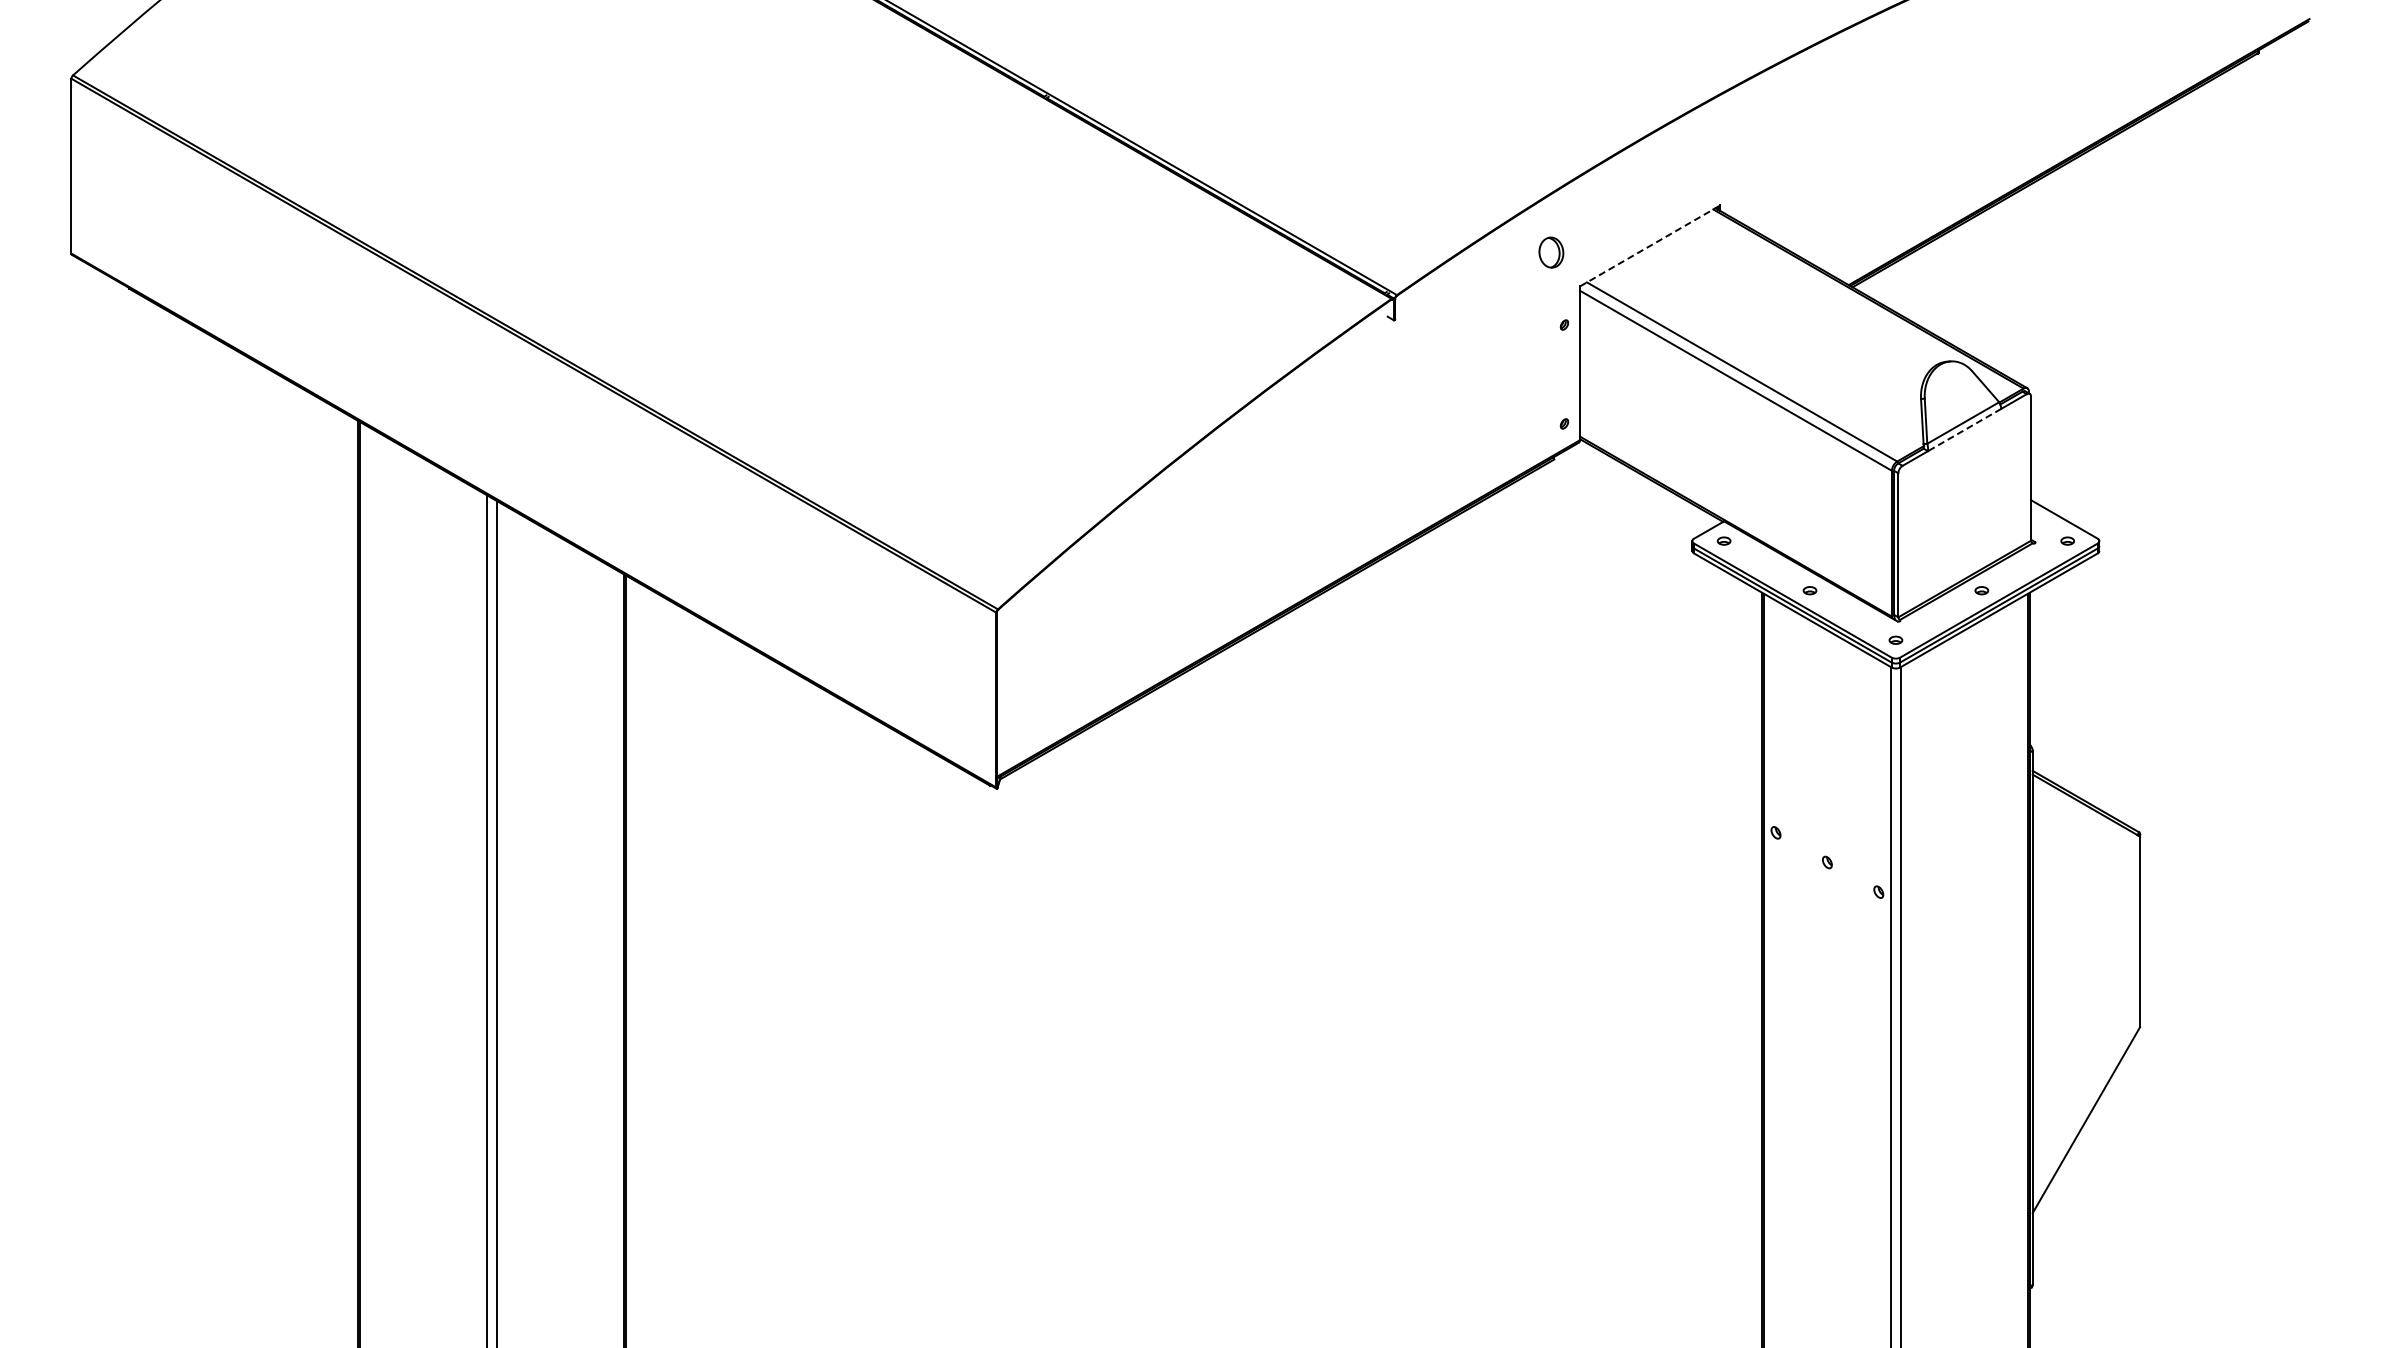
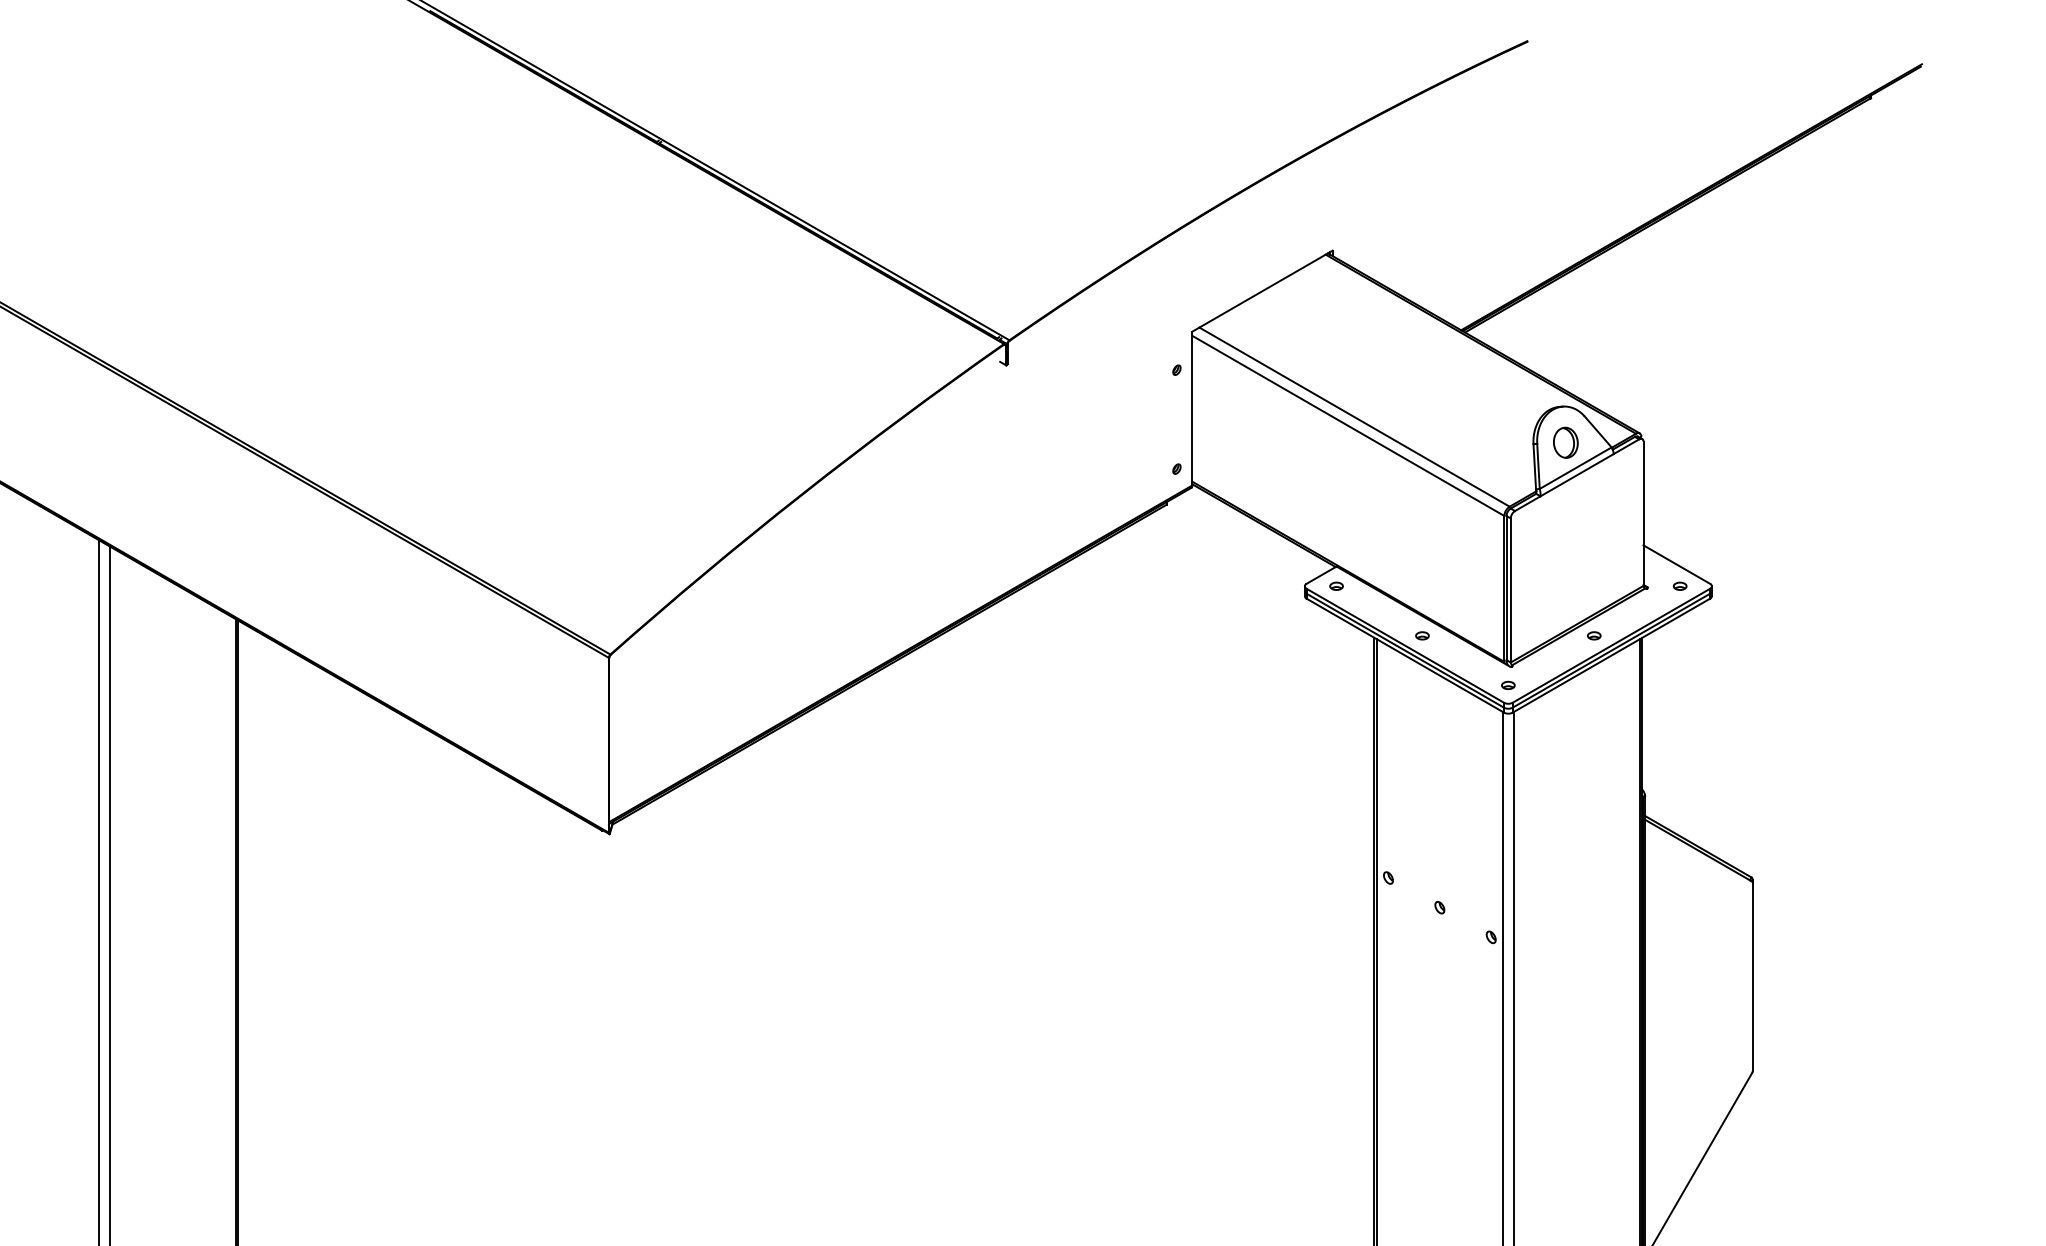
line: (1650, 245) -> (1262, 290), dashed -> solid
part: (1551, 252) -> (1565, 442), moved
line: (1964, 430) -> (1576, 475), dashed -> solid

